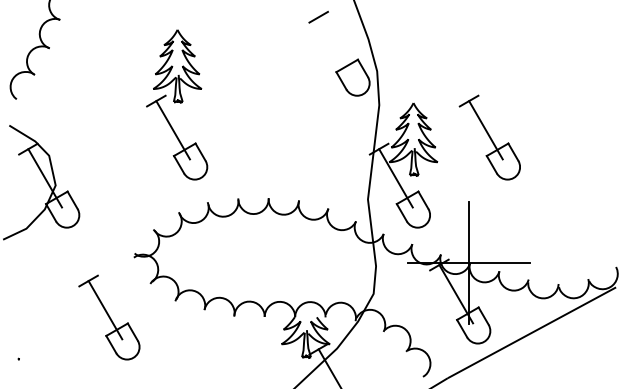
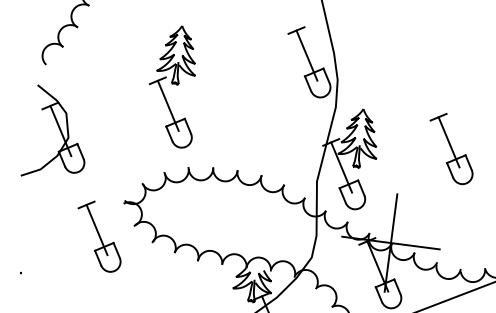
line: (335, 46) -> (306, 55), added
part: (489, 137) -> (451, 148), moved
part: (109, 317) -> (99, 236), moved

